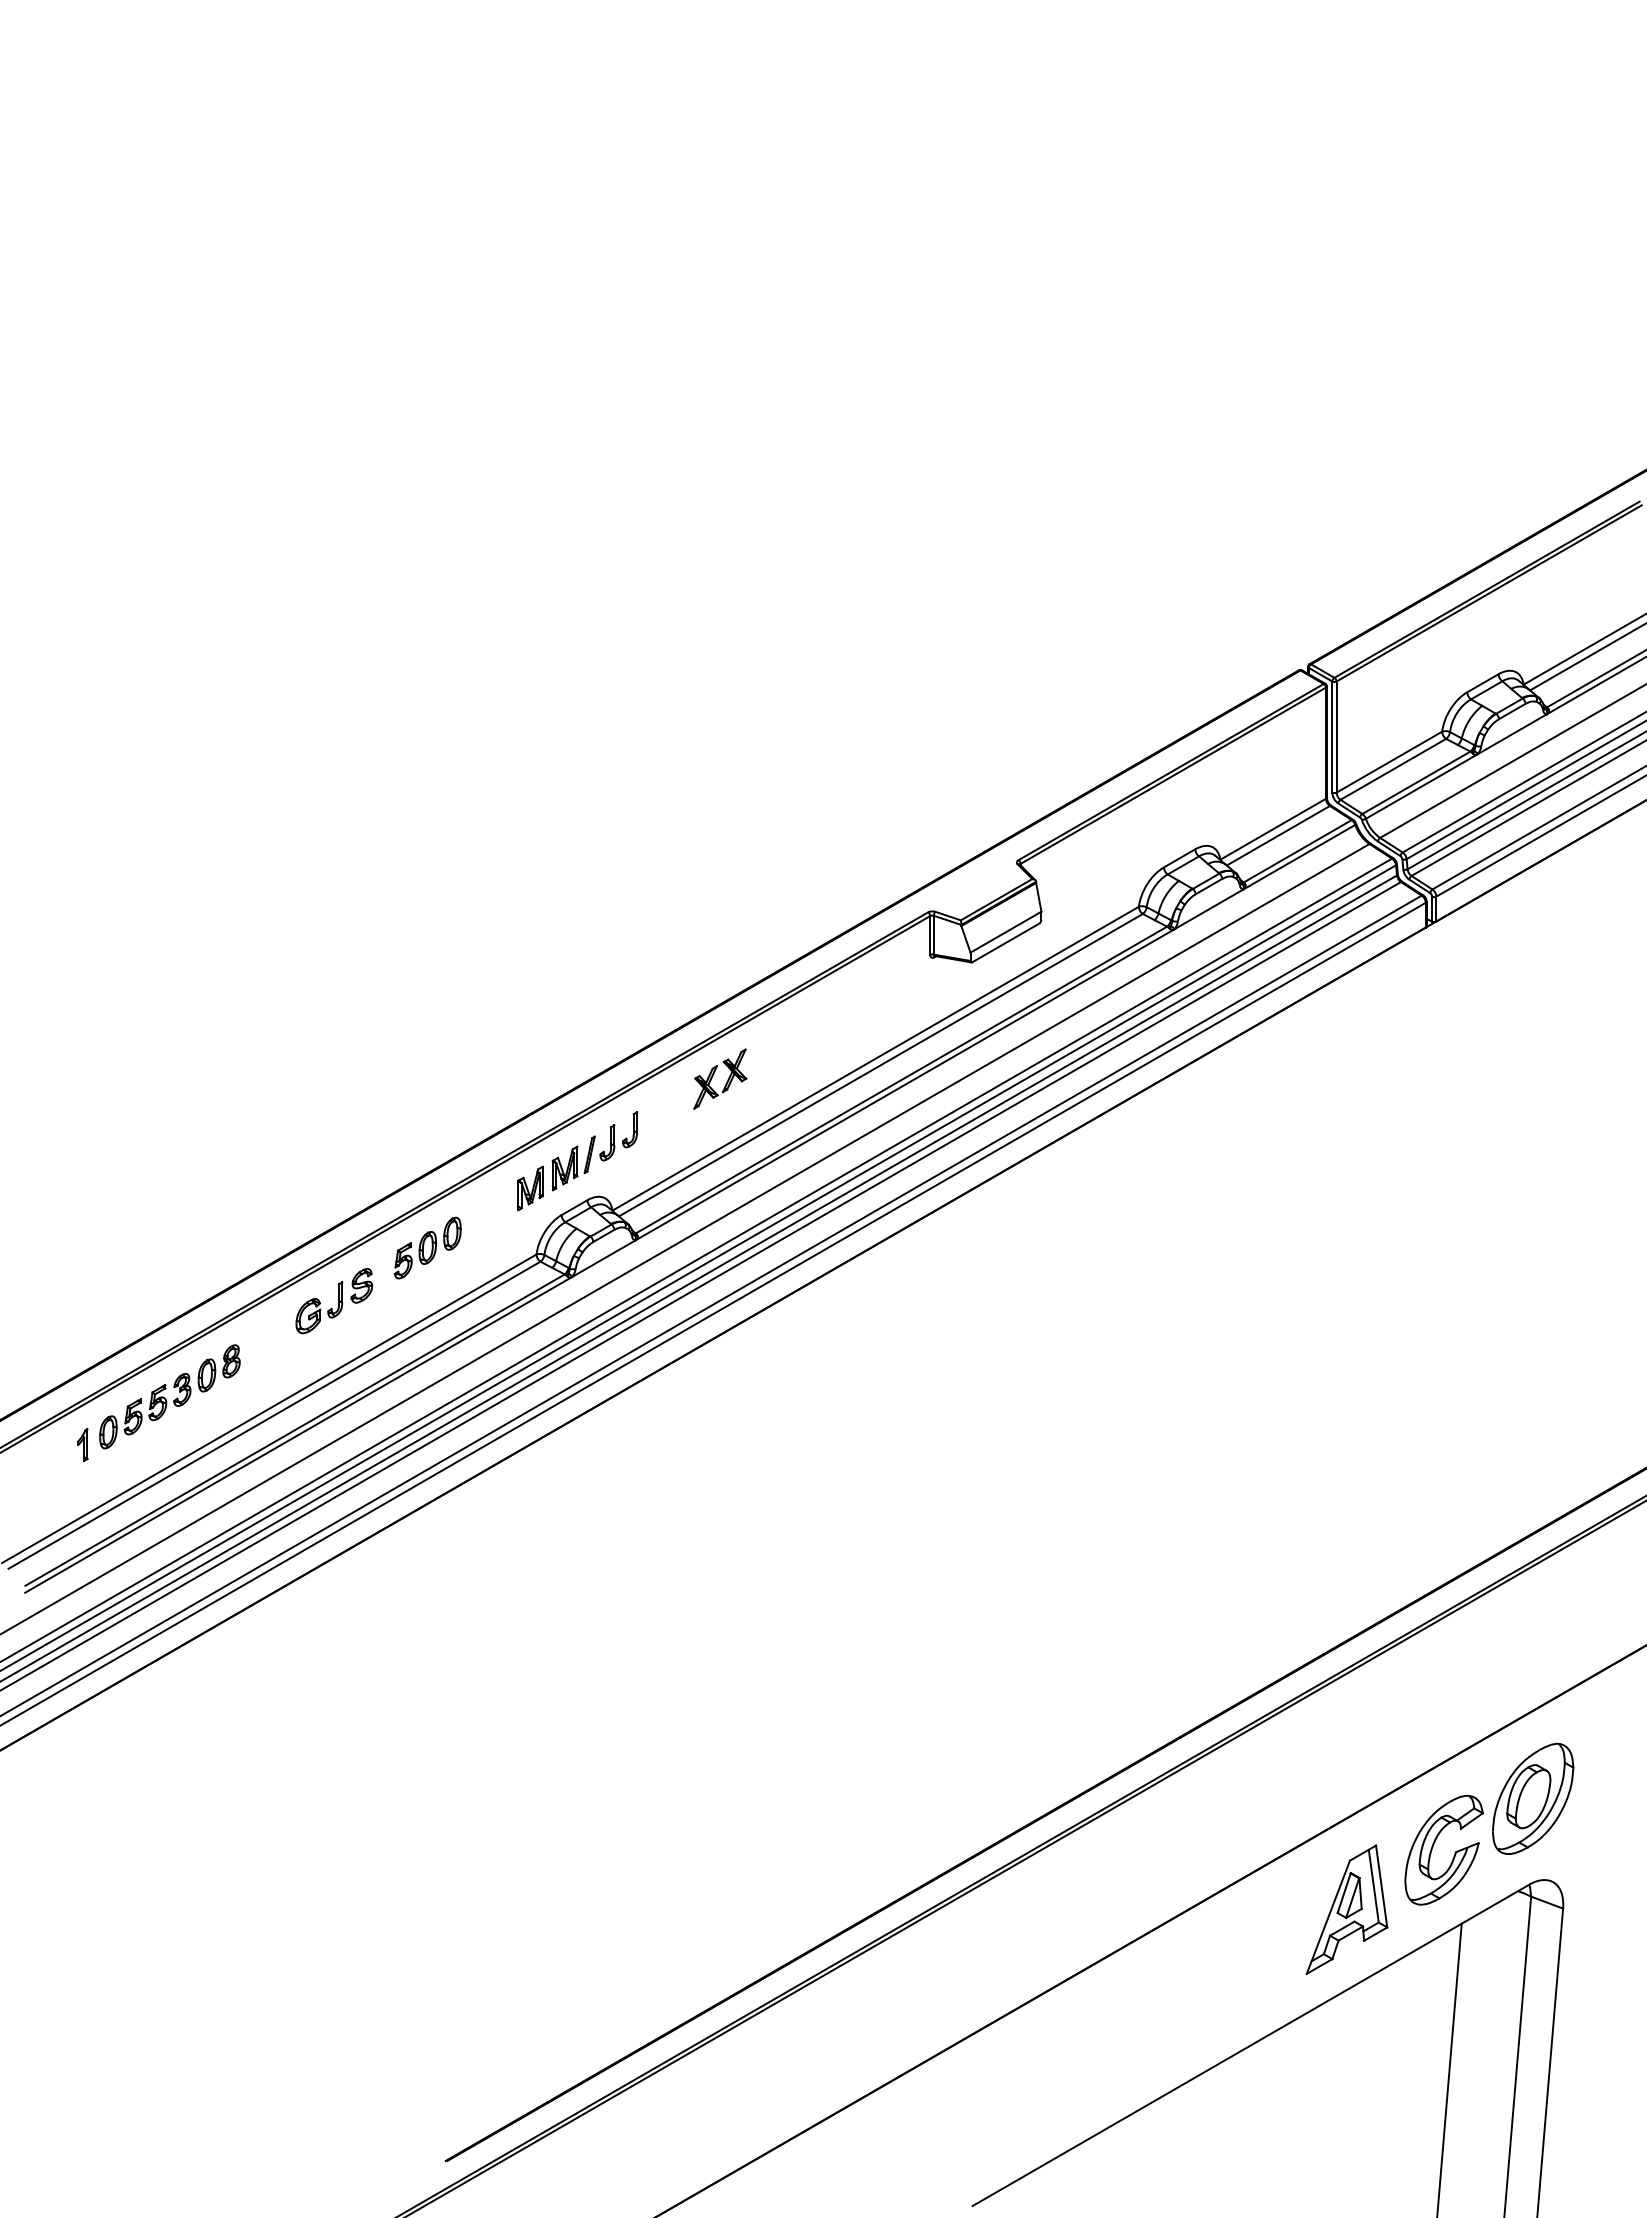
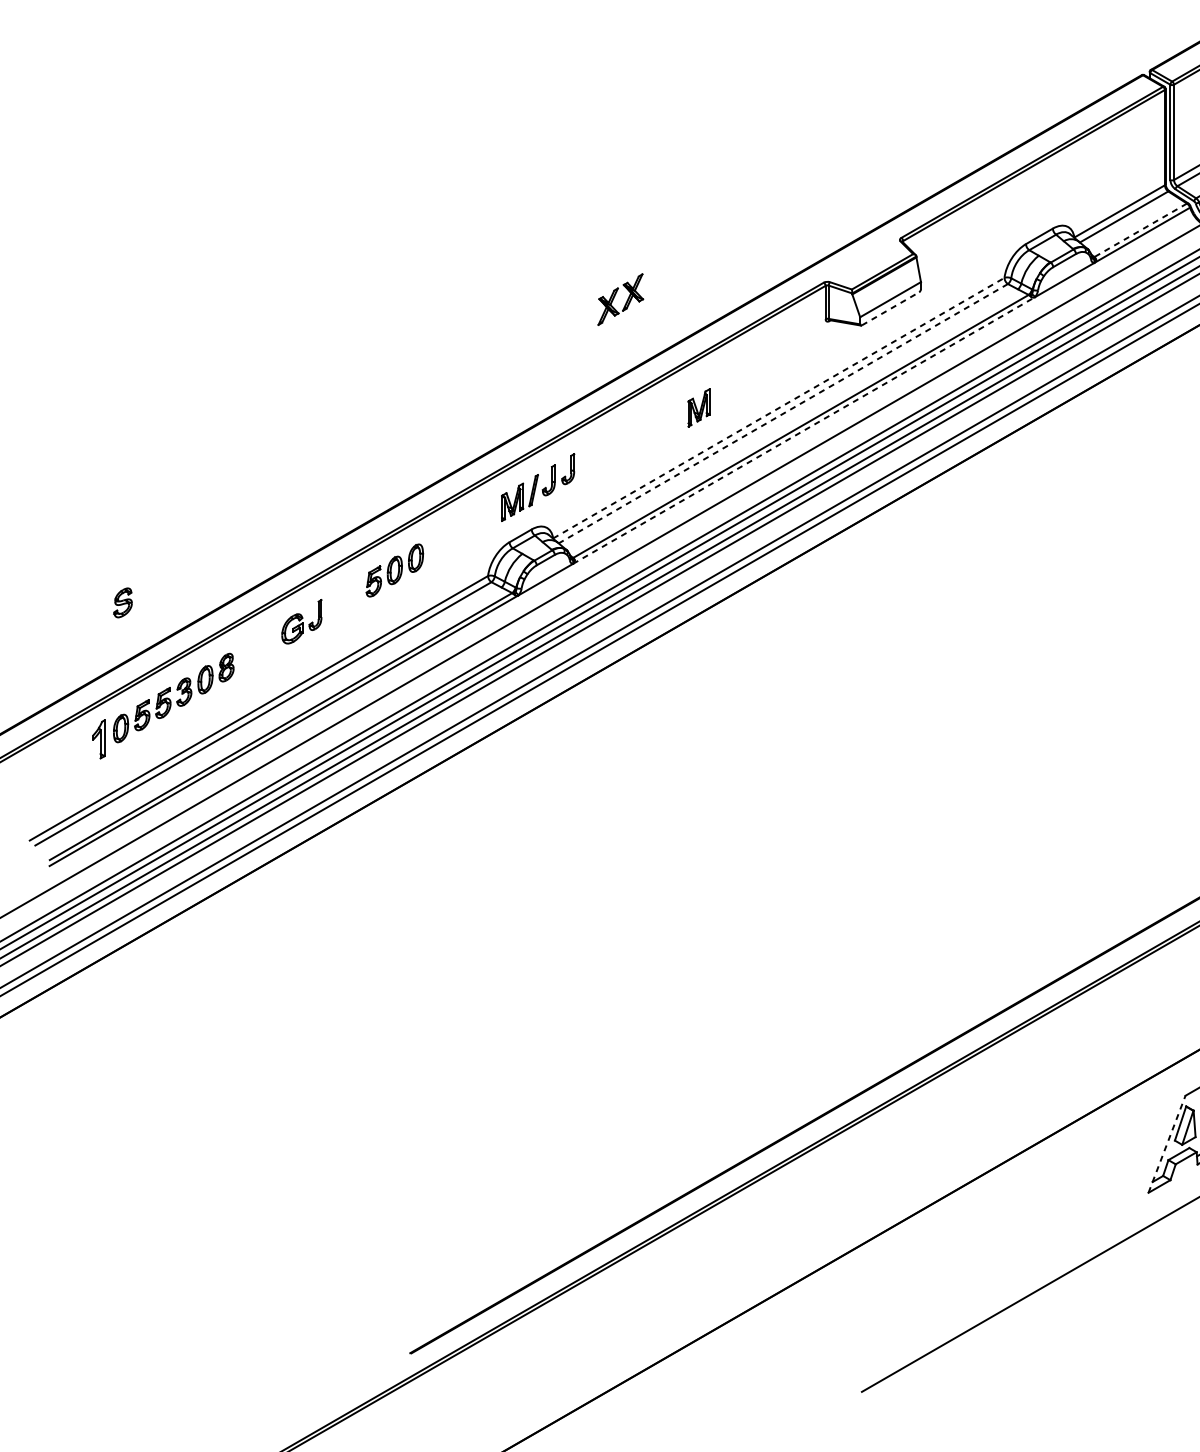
line: (1297, 851) -> (1140, 230), solid -> dashed
line: (1005, 942) -> (890, 308), solid -> dashed
line: (875, 1058) -> (778, 407), solid -> dashed
line: (880, 1065) -> (782, 413), solid -> dashed
part: (726, 1081) -> (626, 301), moved
line: (905, 1084) -> (804, 430), solid -> dashed
part: (530, 1188) -> (698, 407), moved
part: (361, 1285) -> (122, 602), moved
part: (82, 1444) -> (98, 738), size x1.4
line: (1328, 1917) -> (1167, 1144), solid -> dashed

